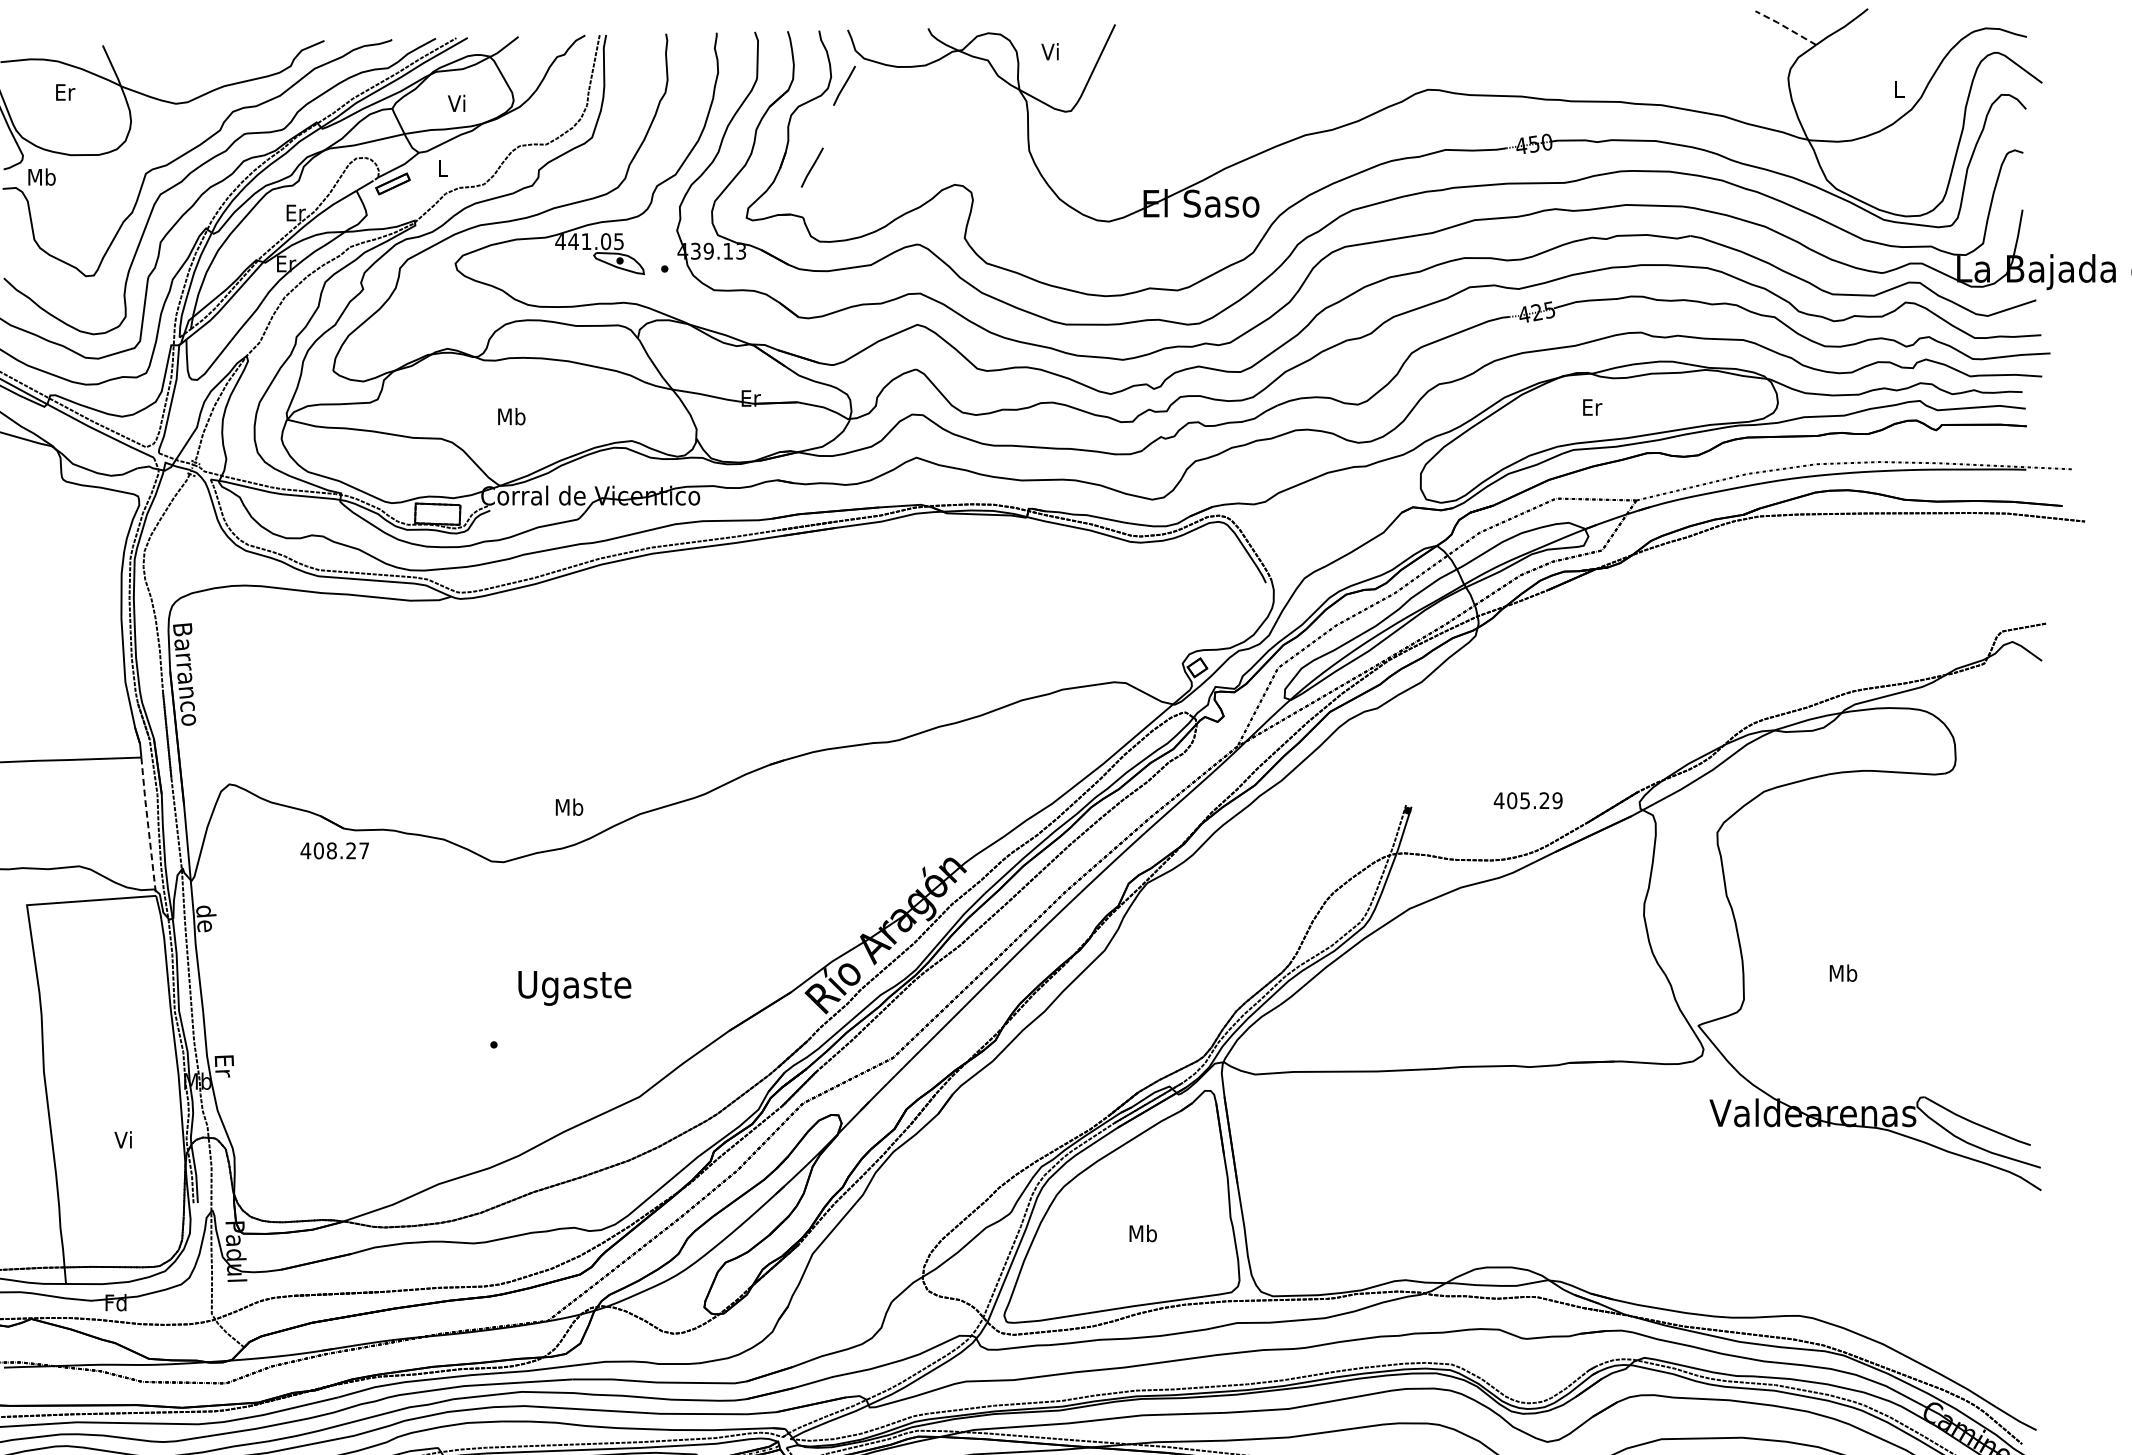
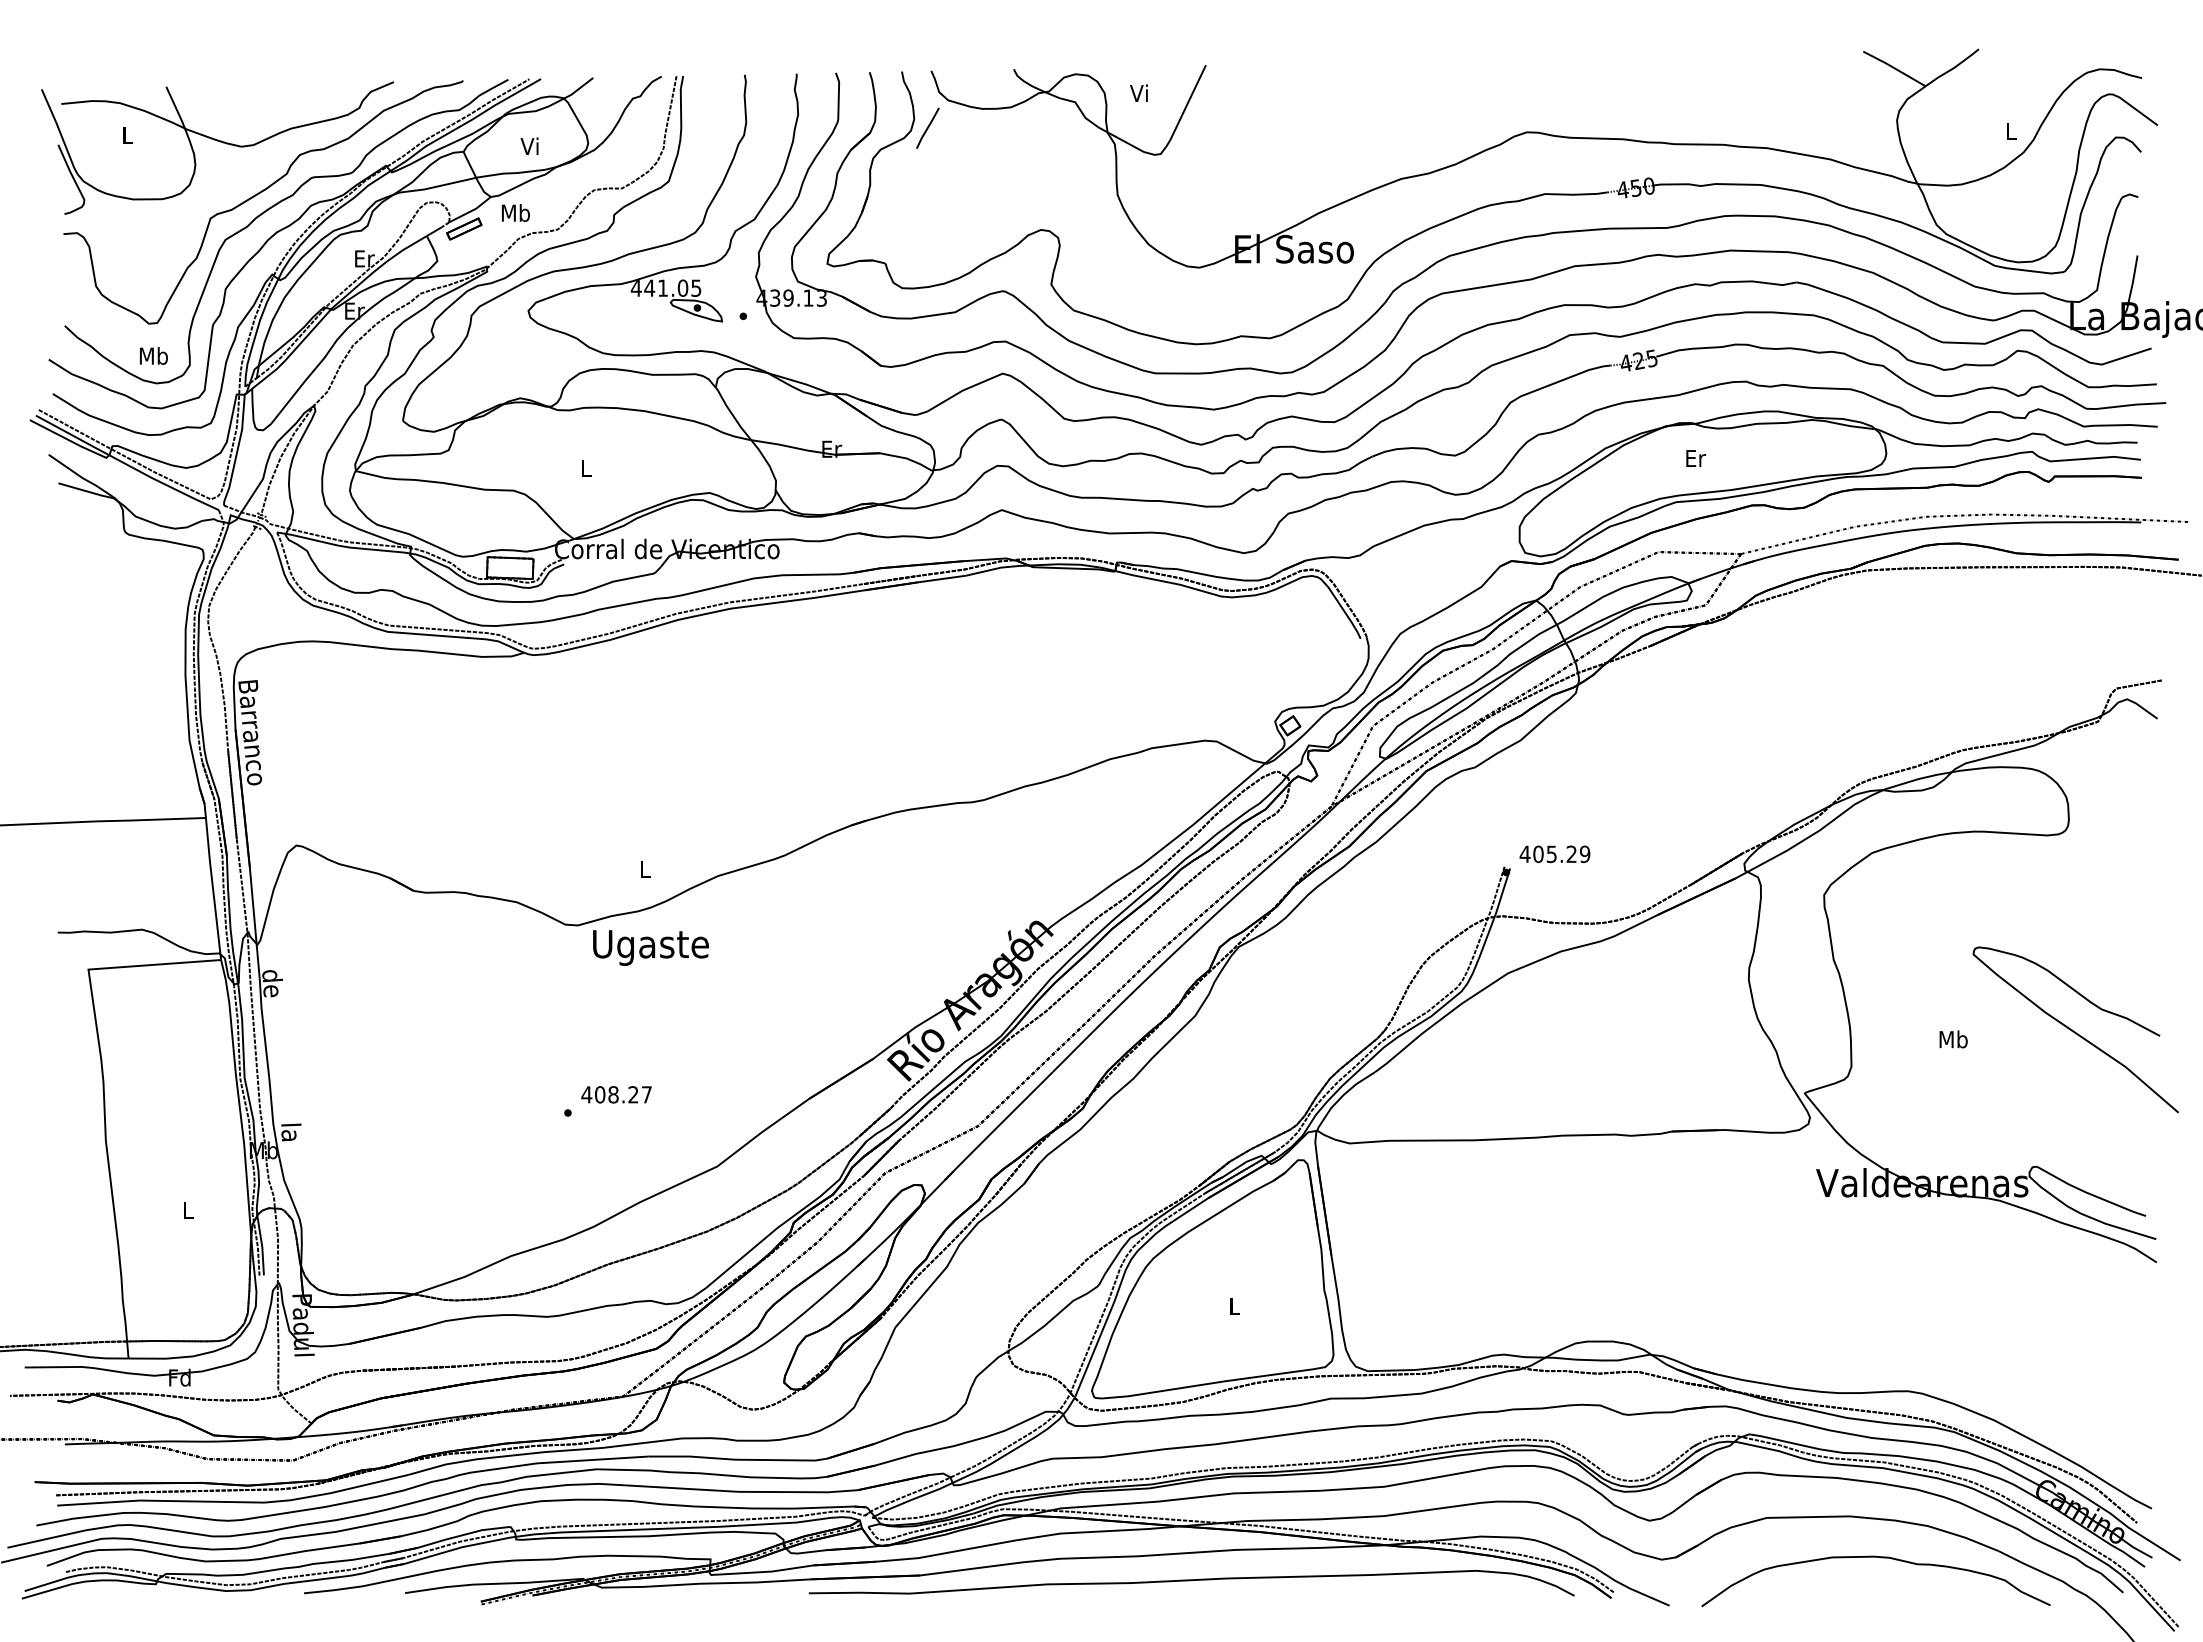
line: (1784, 26) -> (1893, 67), dashed -> solid
text: (65, 91) -> (128, 134), Er -> L
line: (811, 166) -> (894, 211), removed
text: (442, 167) -> (515, 212), L -> Mb
text: (41, 176) -> (153, 355), moved
text: (512, 416) -> (586, 467), Mb -> L
text: (1527, 800) -> (1554, 854), moved
text: (569, 806) -> (645, 868), Mb -> L
line: (148, 826) -> (213, 888), dashed -> solid
text: (334, 850) -> (616, 1094), moved
curve: (1962, 965) -> (2075, 1031), added
text: (574, 987) -> (650, 947), moved
text: (224, 1065) -> (291, 1134), Er -> la
text: (123, 1139) -> (187, 1210), Vi -> L
text: (1143, 1233) -> (1234, 1306), Mb -> L

